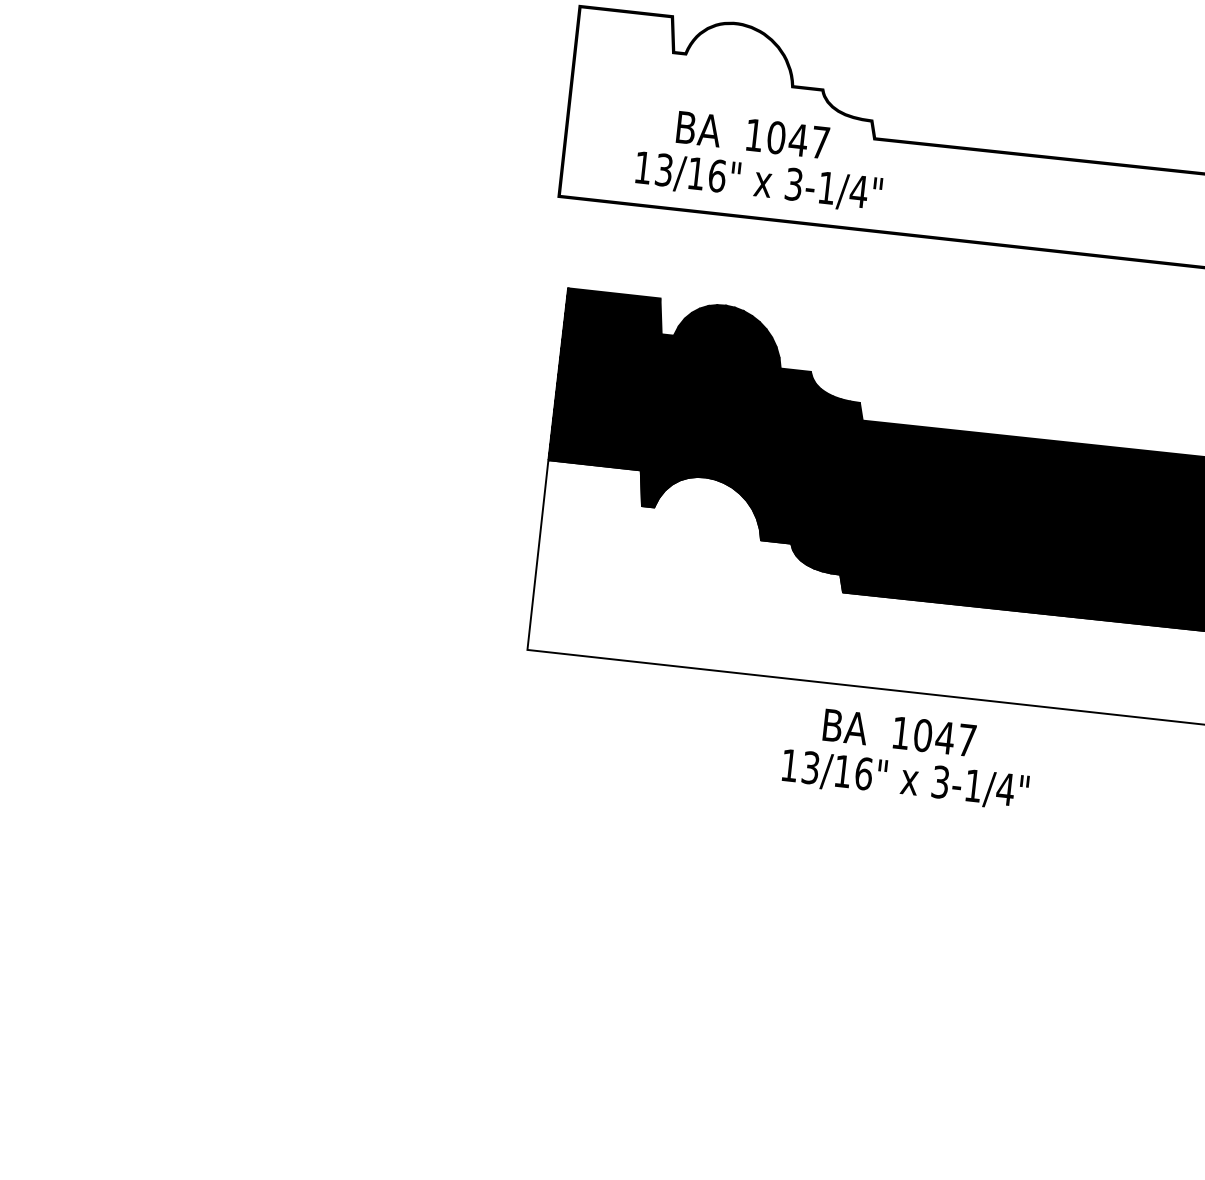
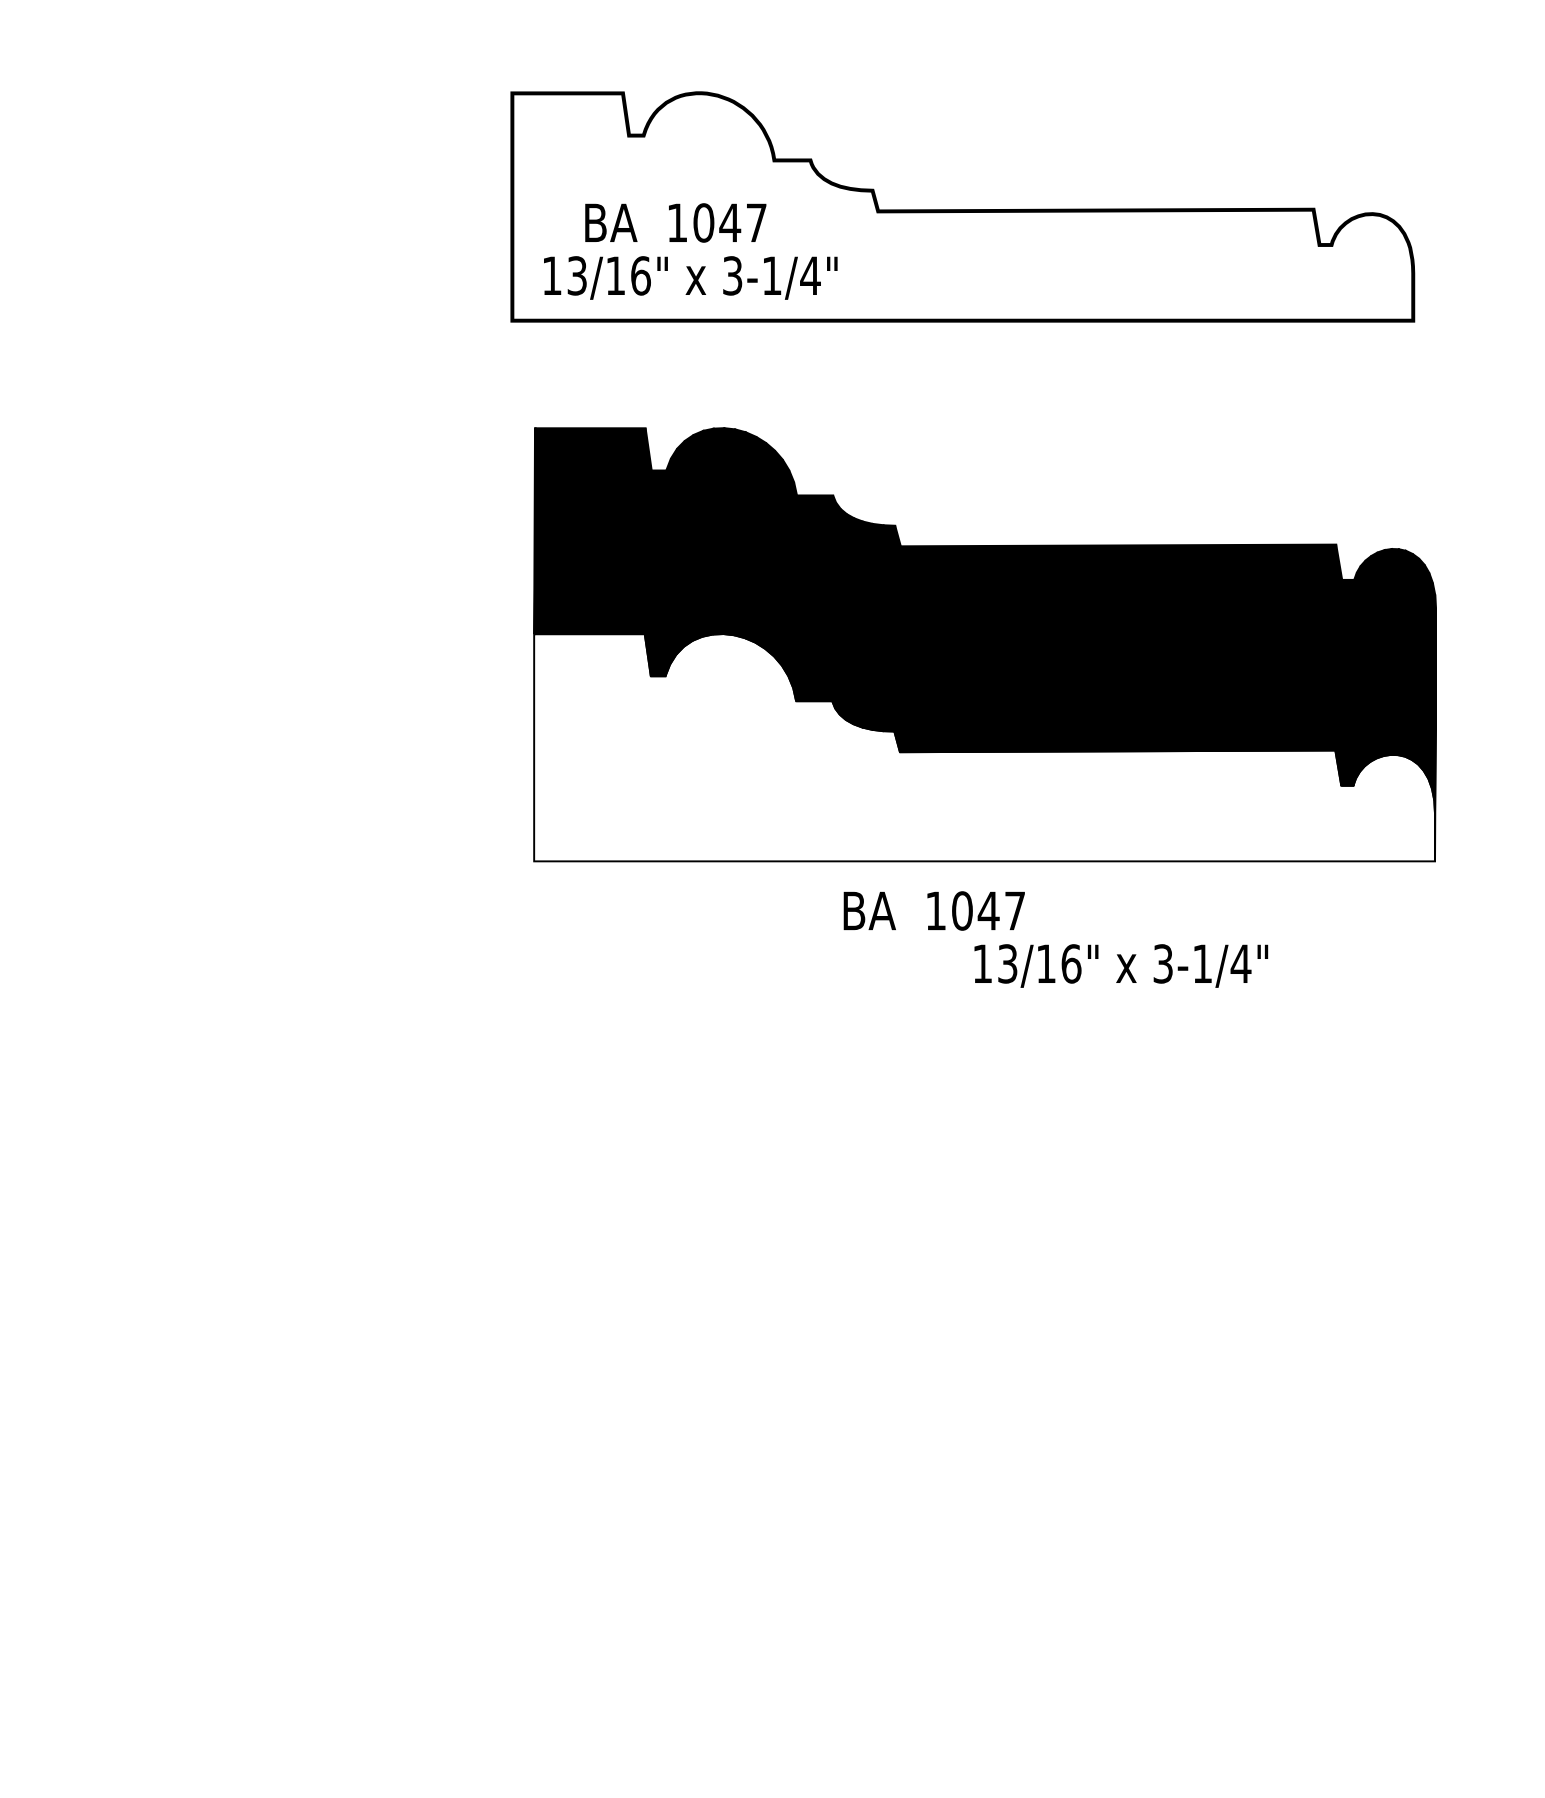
text: (752, 134) -> (675, 222), moved
text: (758, 181) -> (690, 277), moved
text: (899, 732) -> (933, 910), moved
text: (905, 779) -> (1121, 965), moved

